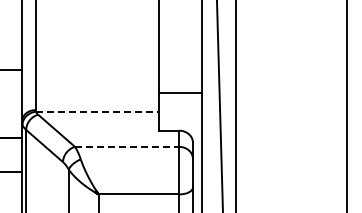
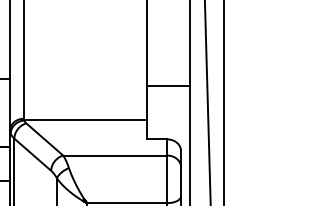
line: (179, 92) -> (167, 86), moved
line: (97, 111) -> (85, 120), dashed -> solid
line: (127, 146) -> (115, 155), dashed -> solid

